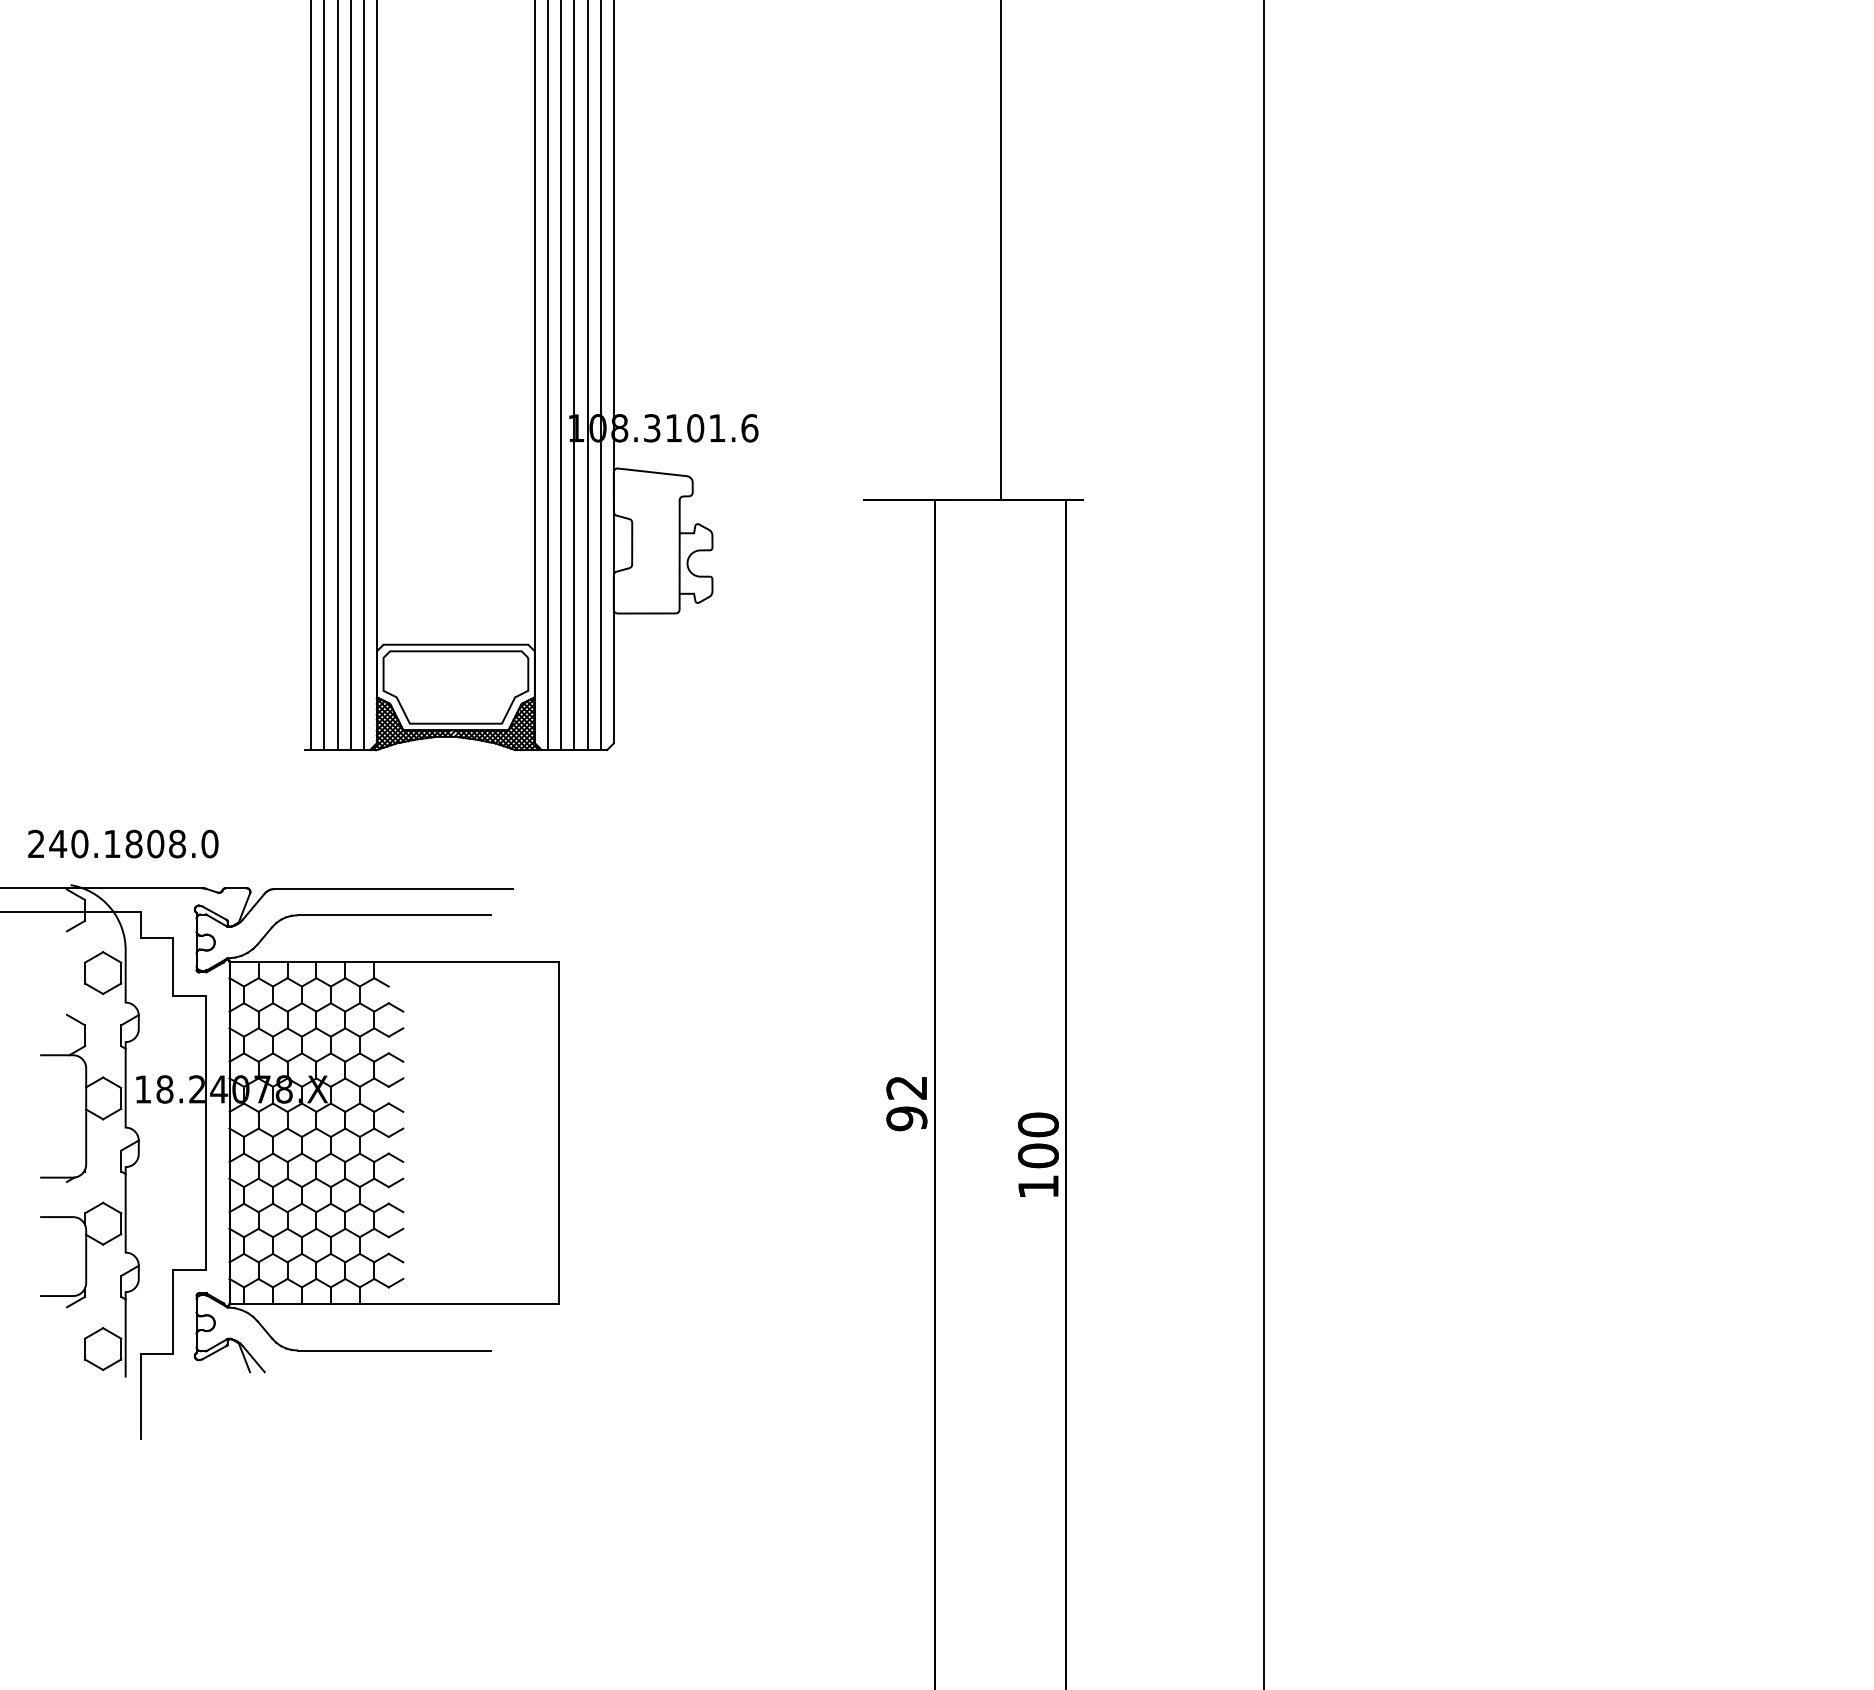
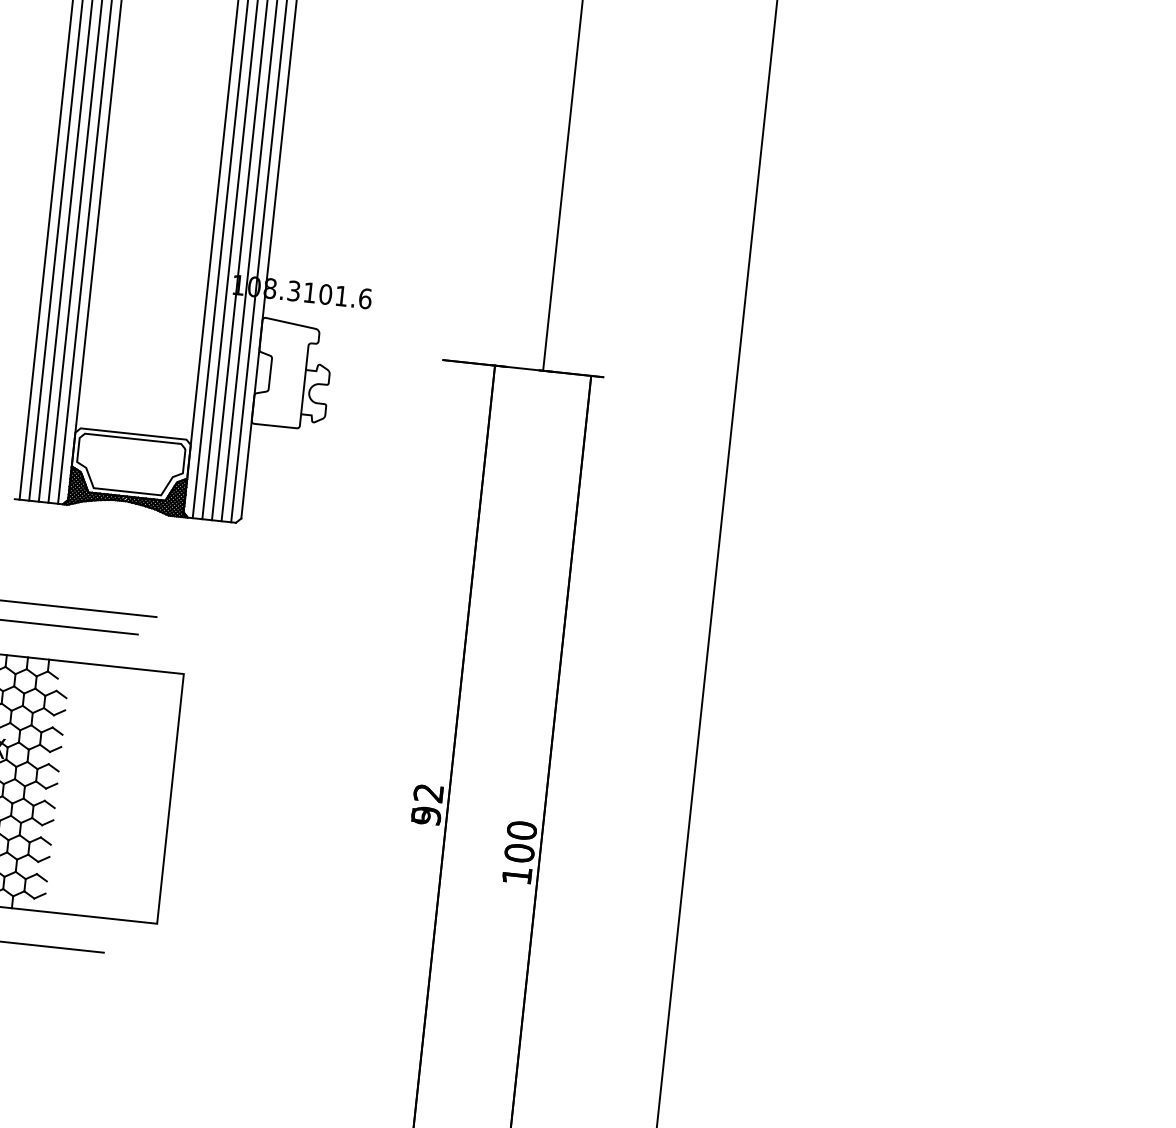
text: (906, 1118) -> (425, 815), 92 -> 52

